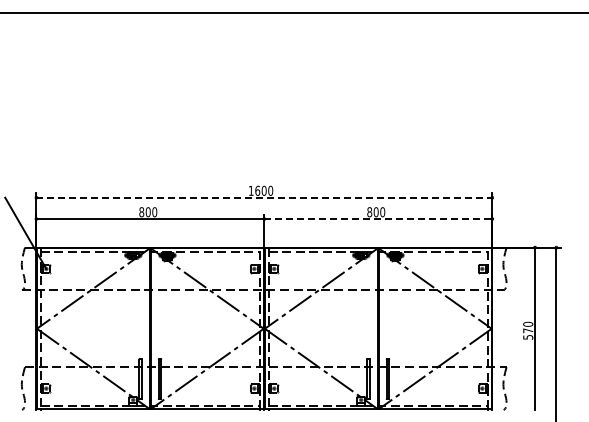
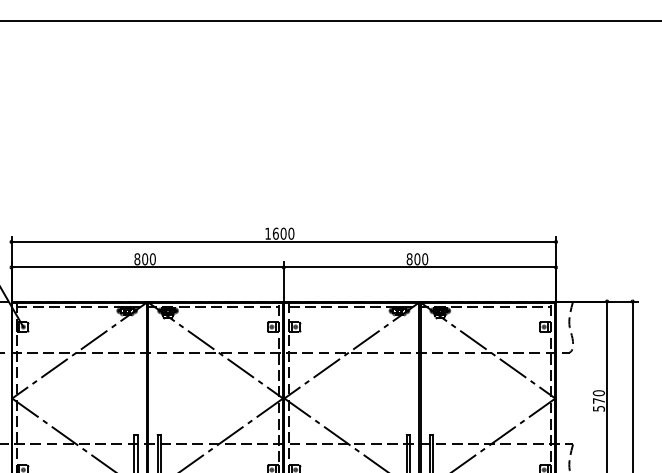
line: (264, 197) -> (283, 241), dashed -> solid
line: (378, 219) -> (420, 267), dashed -> solid

